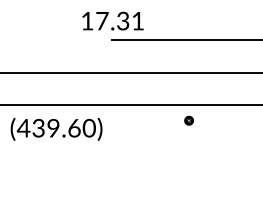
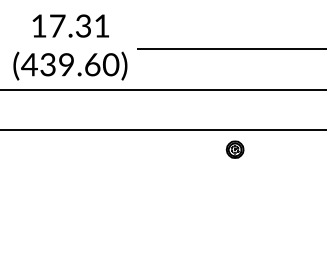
text: (112, 20) -> (70, 25), moved
part: (188, 120) -> (234, 149), size x1.67
text: (56, 128) -> (70, 65), moved

